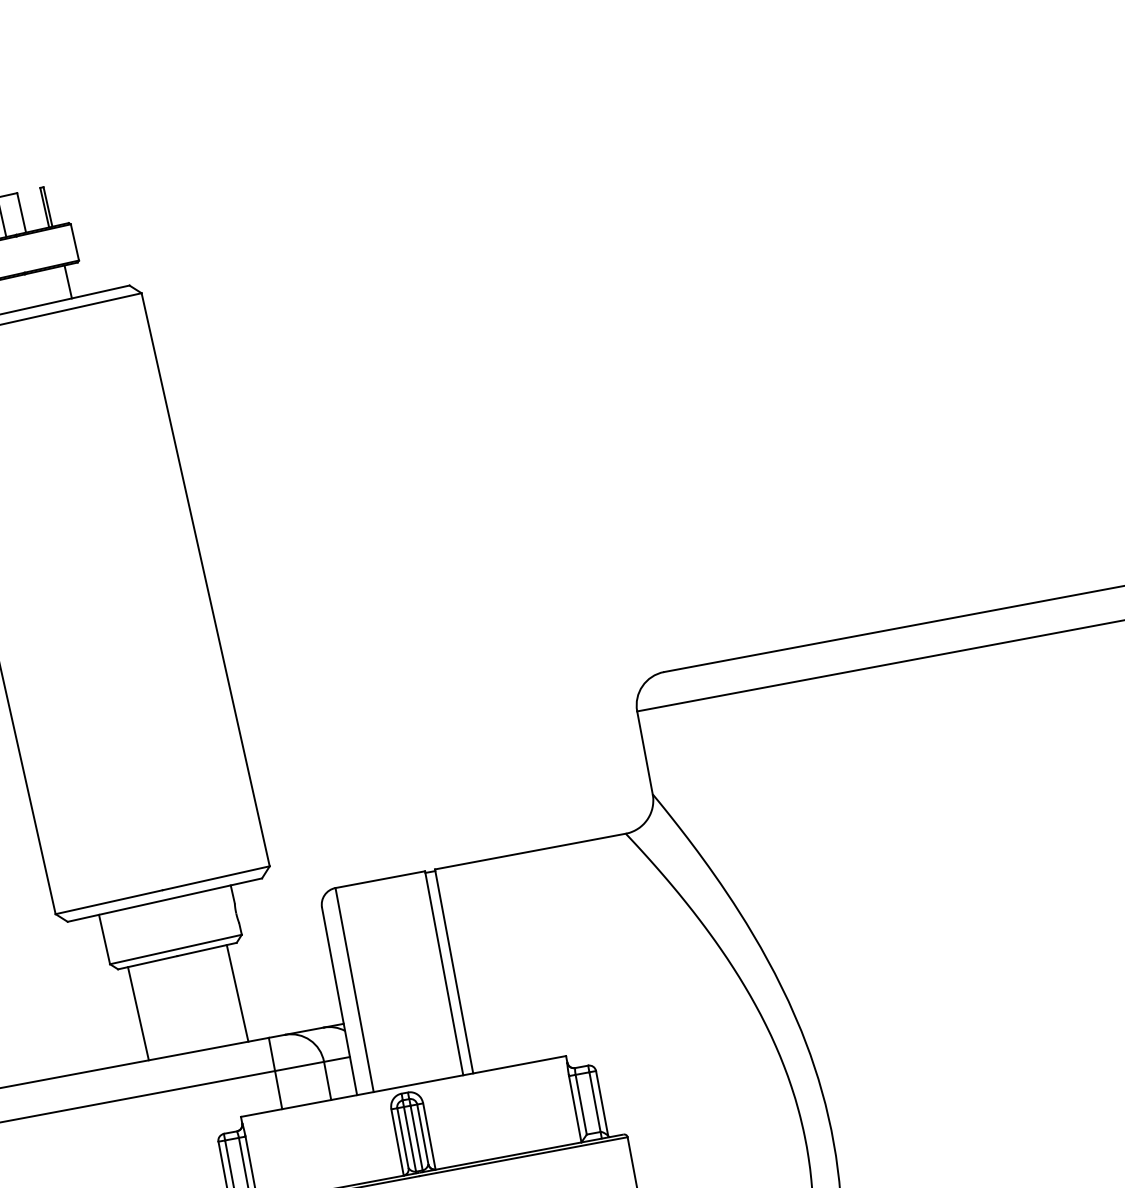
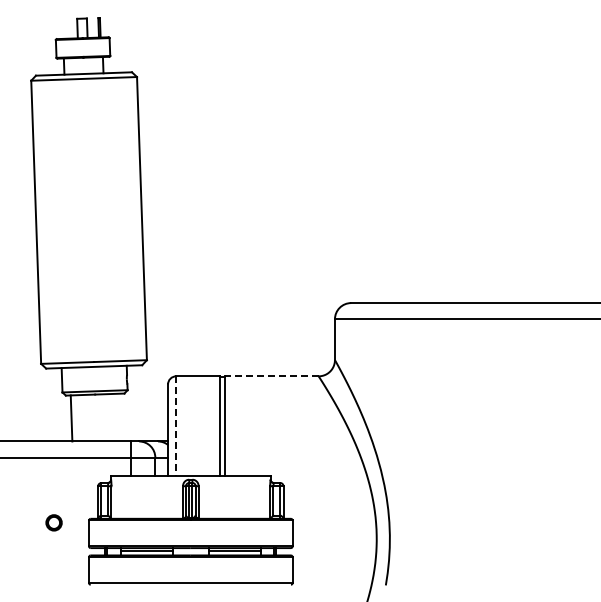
line: (529, 852) -> (271, 376), solid -> dashed
line: (355, 990) -> (176, 426), solid -> dashed
line: (237, 993) -> (120, 417), removed

